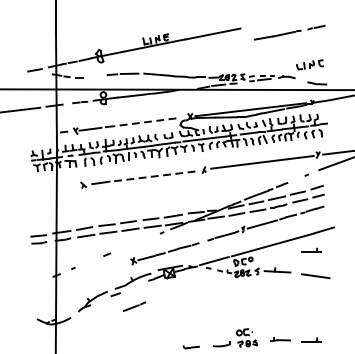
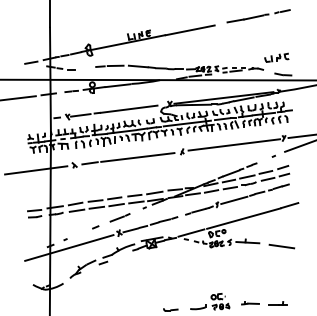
line: (289, 33) -> (258, 16), moved
line: (145, 122) -> (129, 109), dashed -> solid
line: (153, 176) -> (137, 157), dashed -> solid
line: (40, 191) -> (36, 170), added
part: (310, 250) -> (277, 223), removed
line: (77, 277) -> (69, 247), added
line: (133, 306) -> (119, 217), moved

